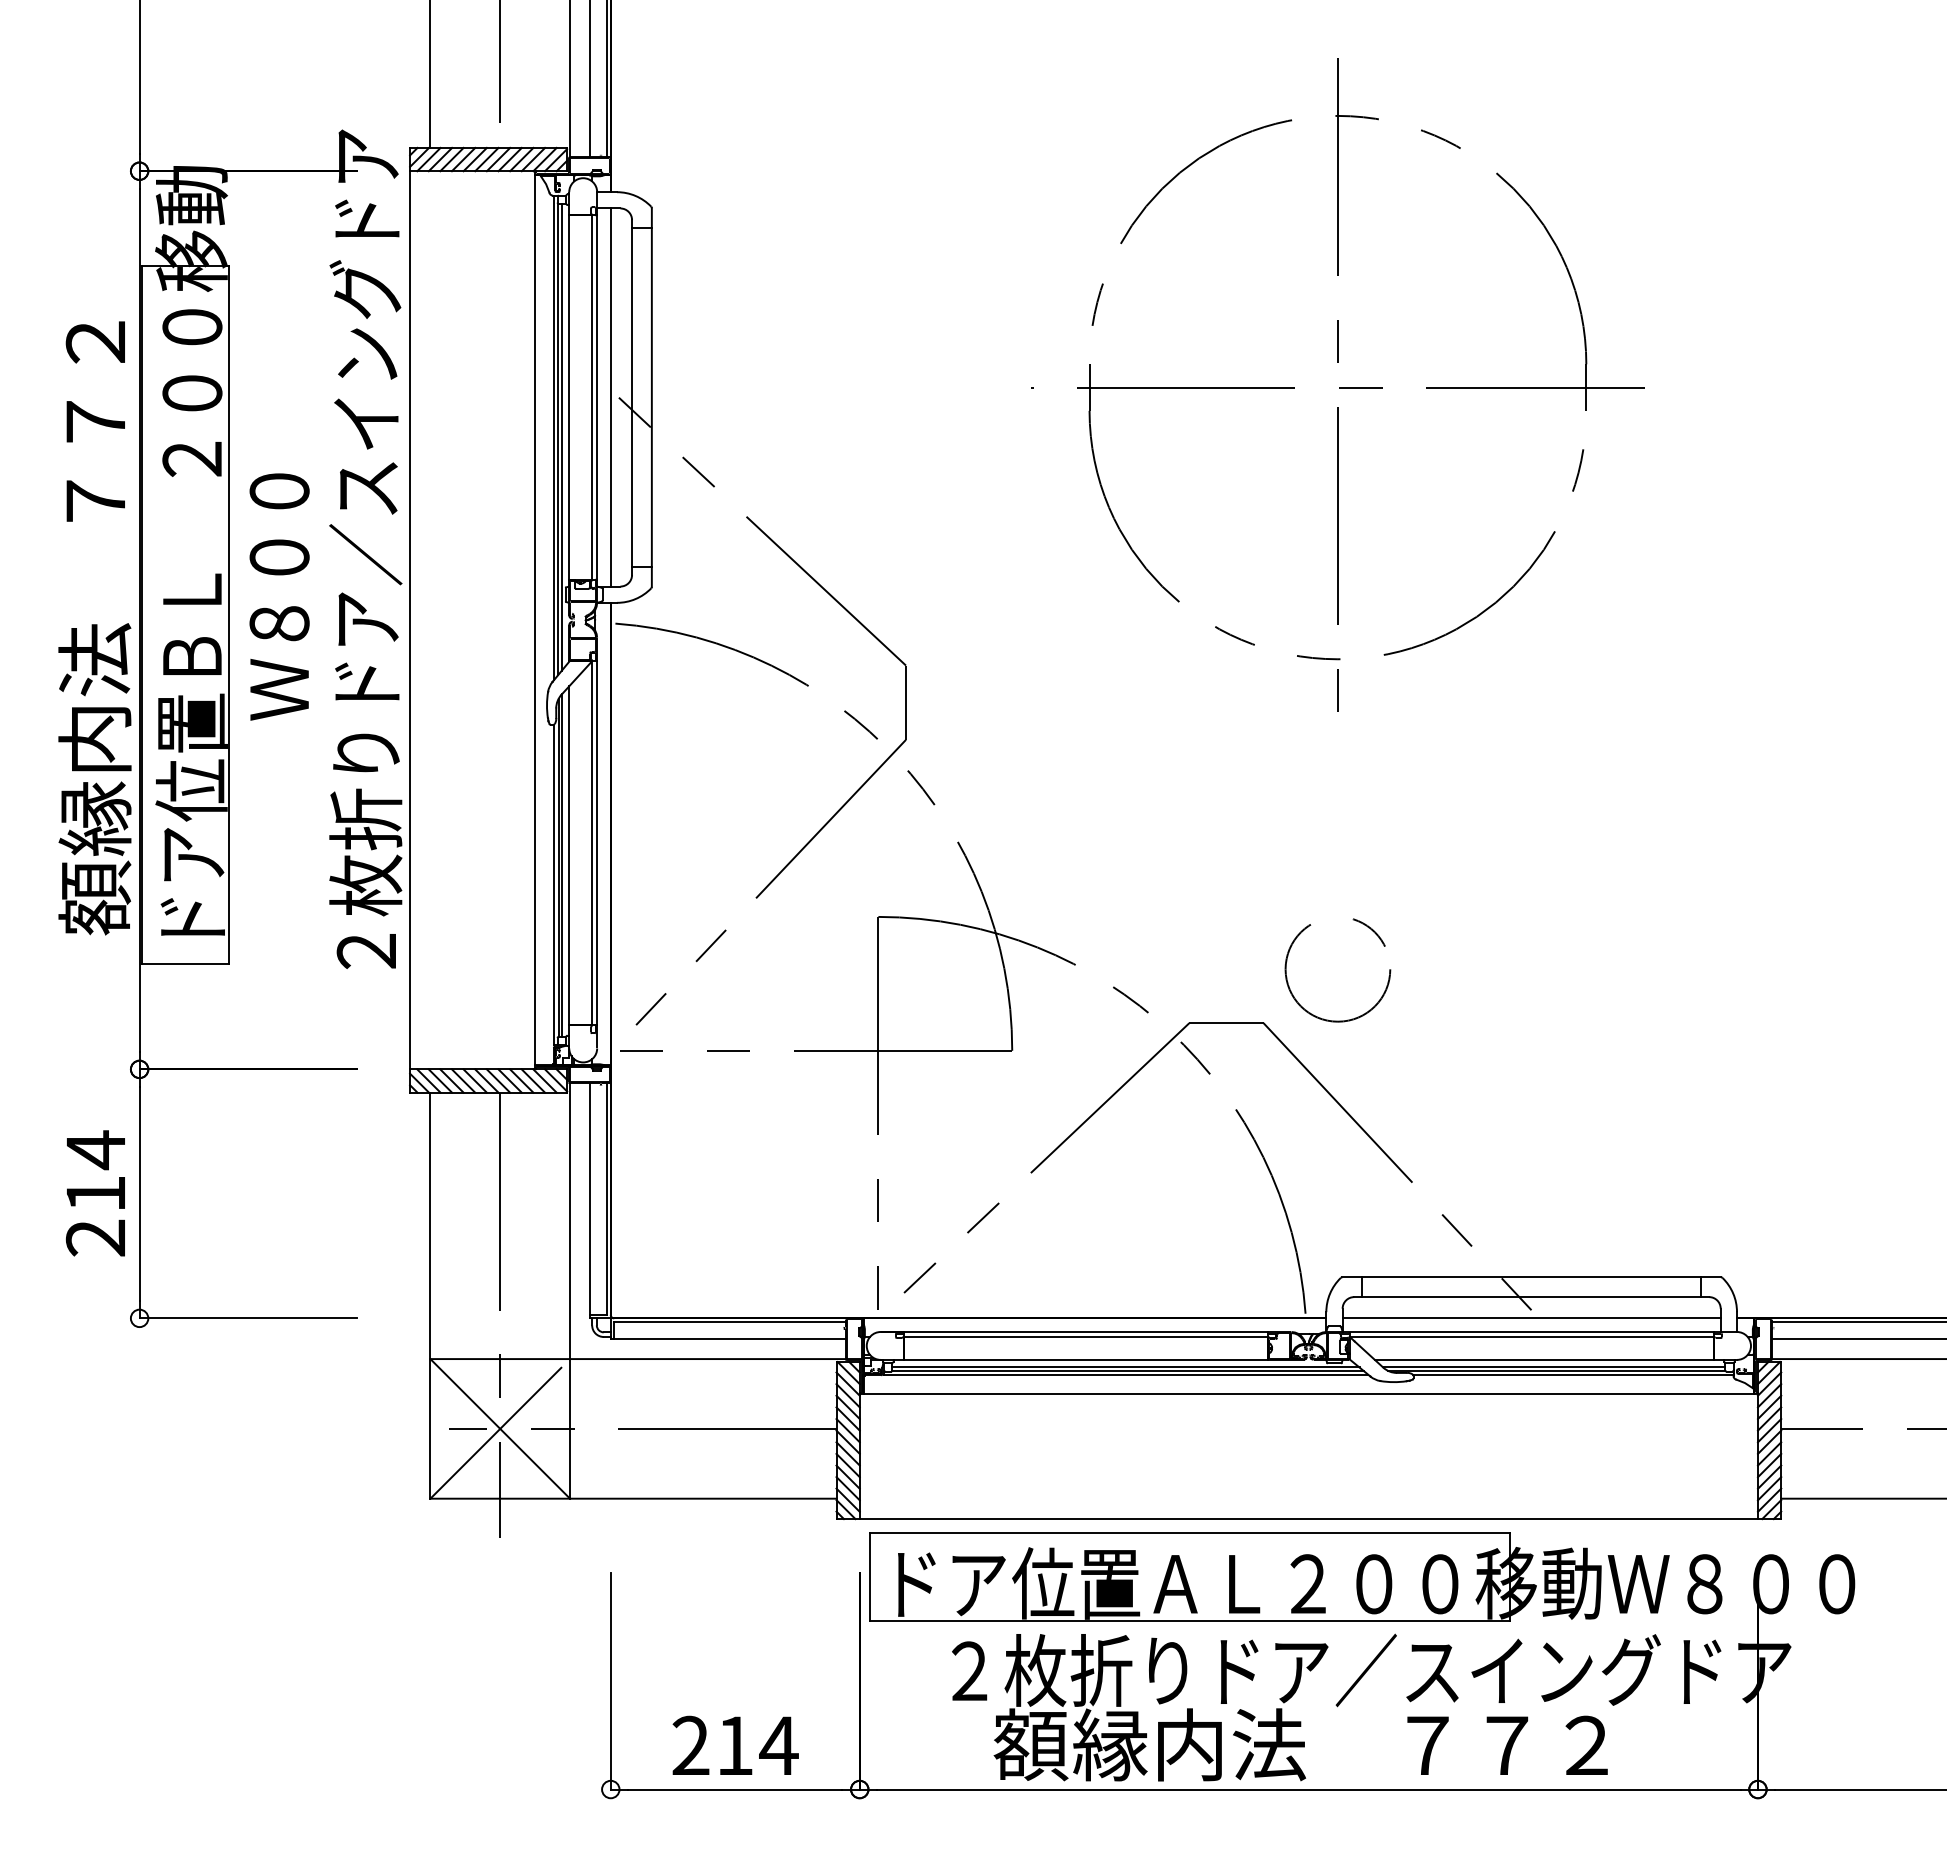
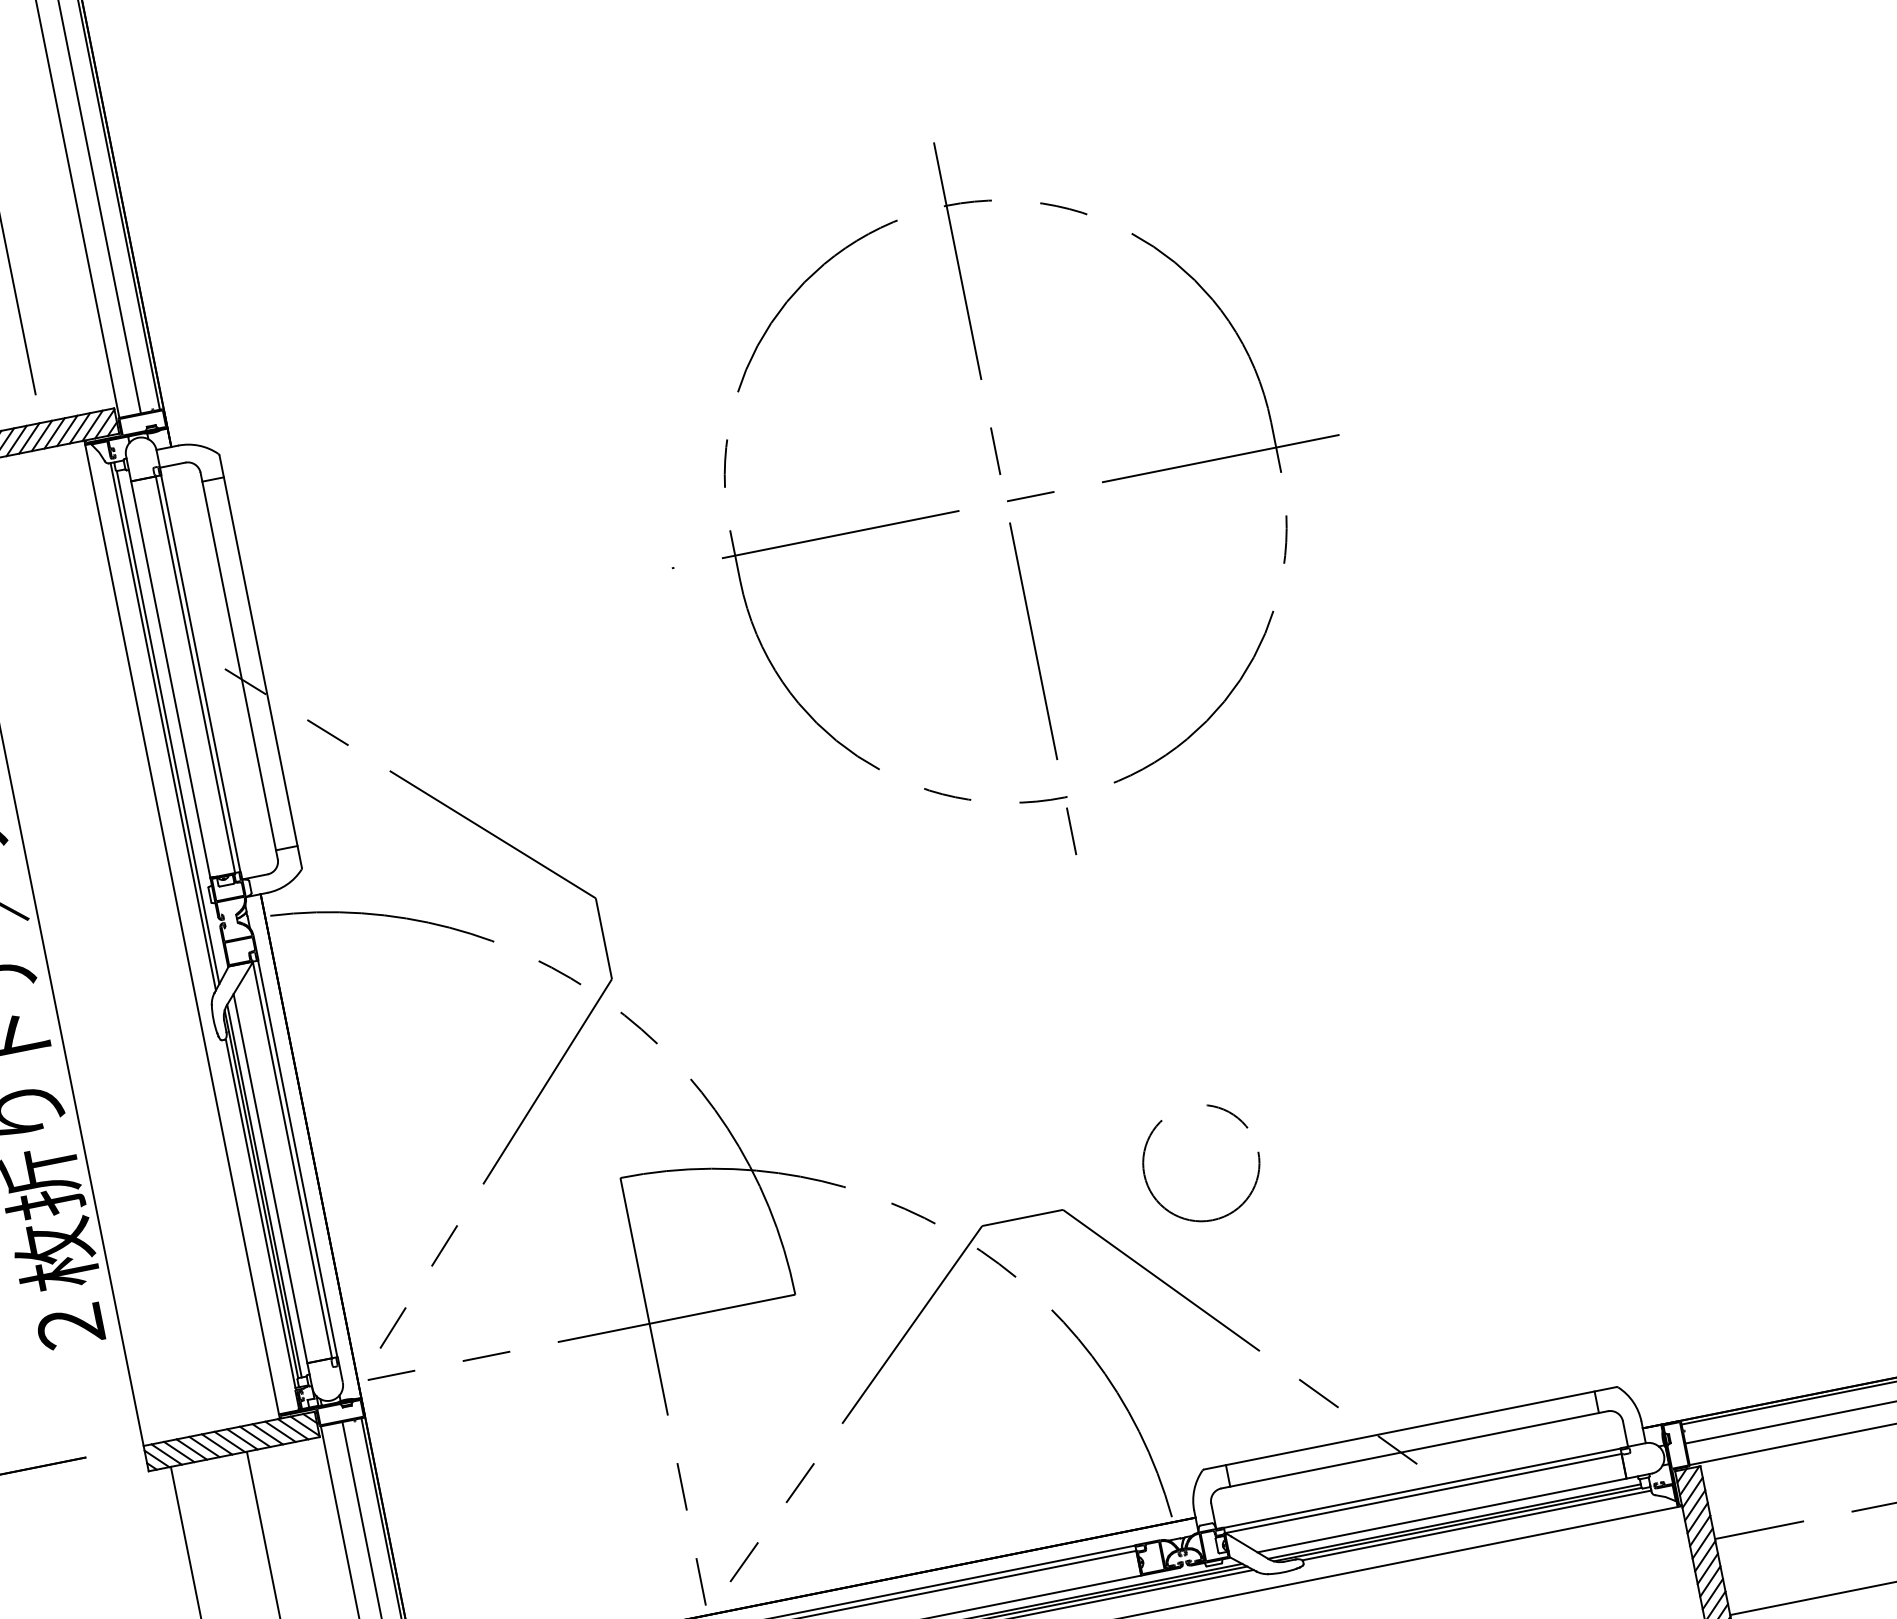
line: (610, 397) -> (215, 670), removed
line: (561, 436) -> (170, 723), removed
circle: (1337, 970) -> (1201, 1164), moved
line: (1531, 1318) -> (1419, 1473), removed

